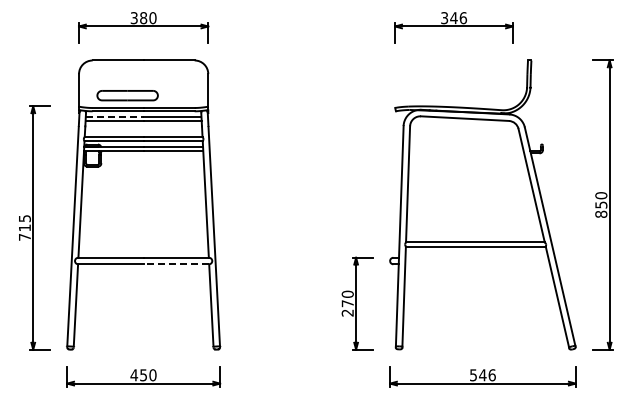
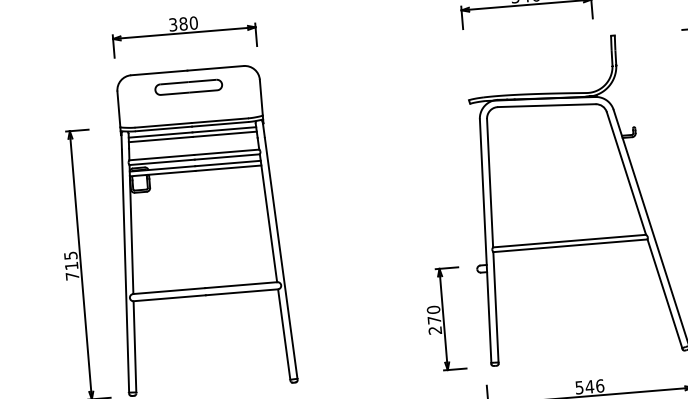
part: (127, 95) -> (188, 87), moved
line: (114, 116) -> (160, 135), dashed -> solid
line: (176, 264) -> (242, 292), dashed -> solid

